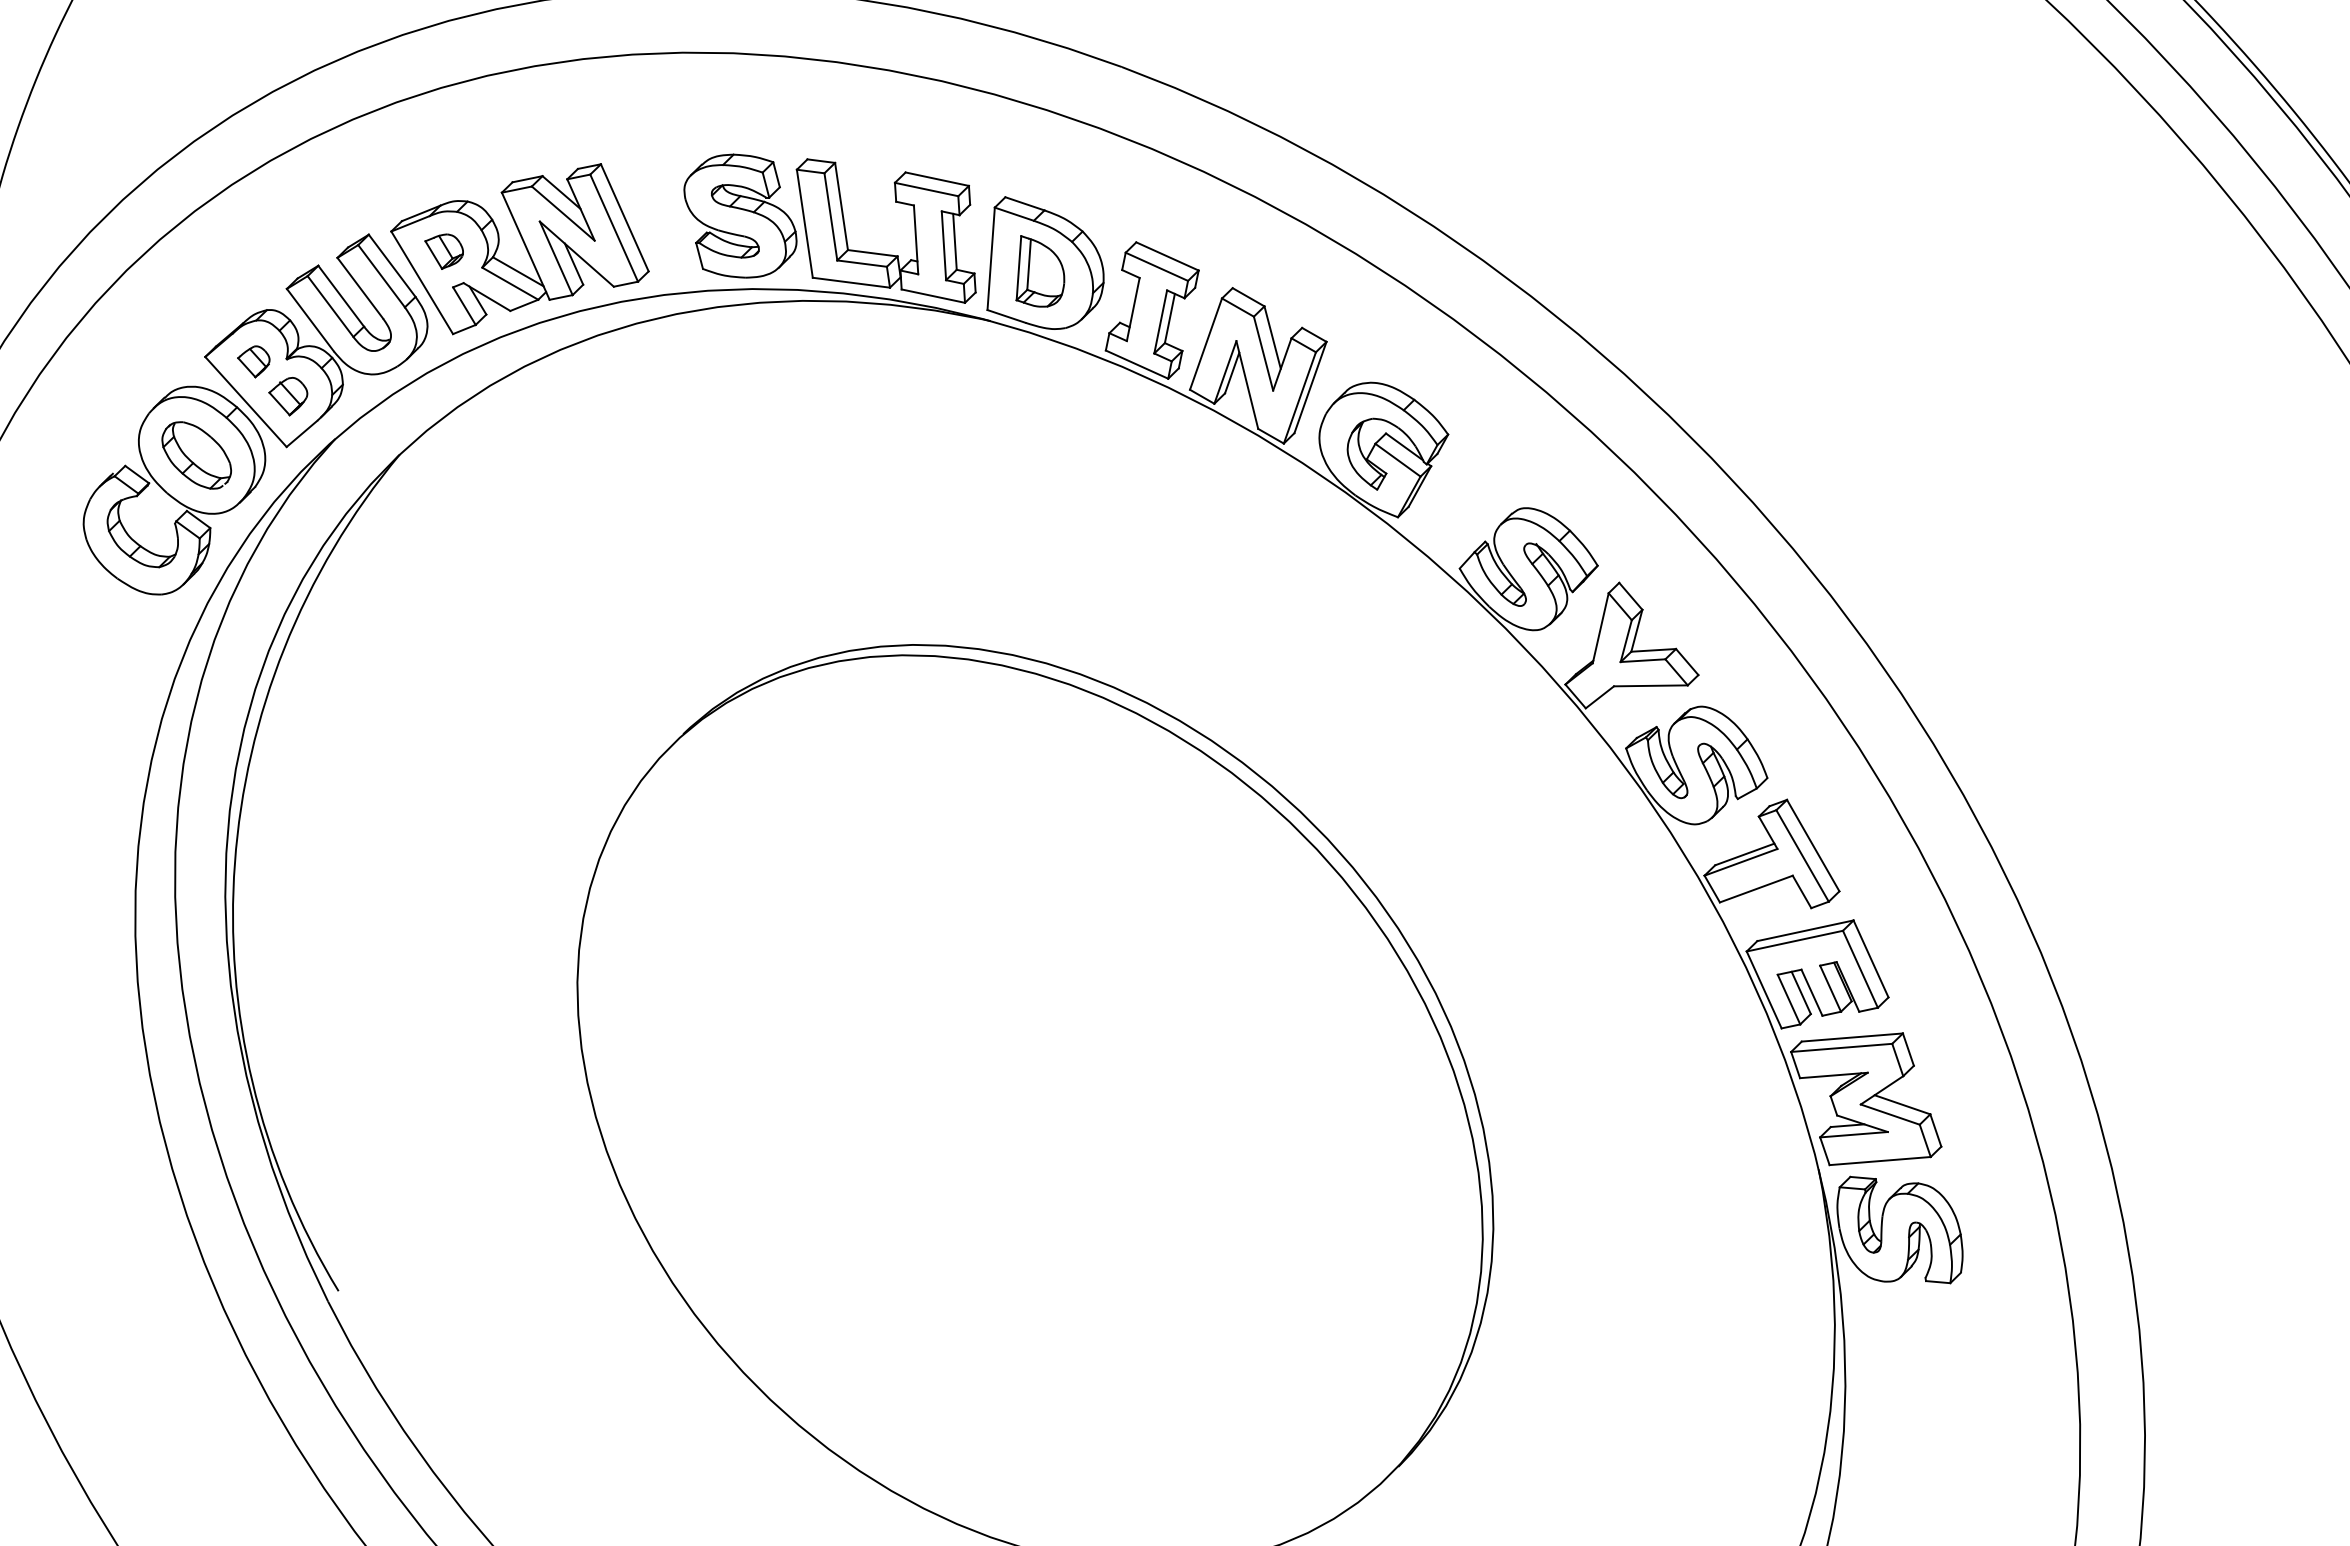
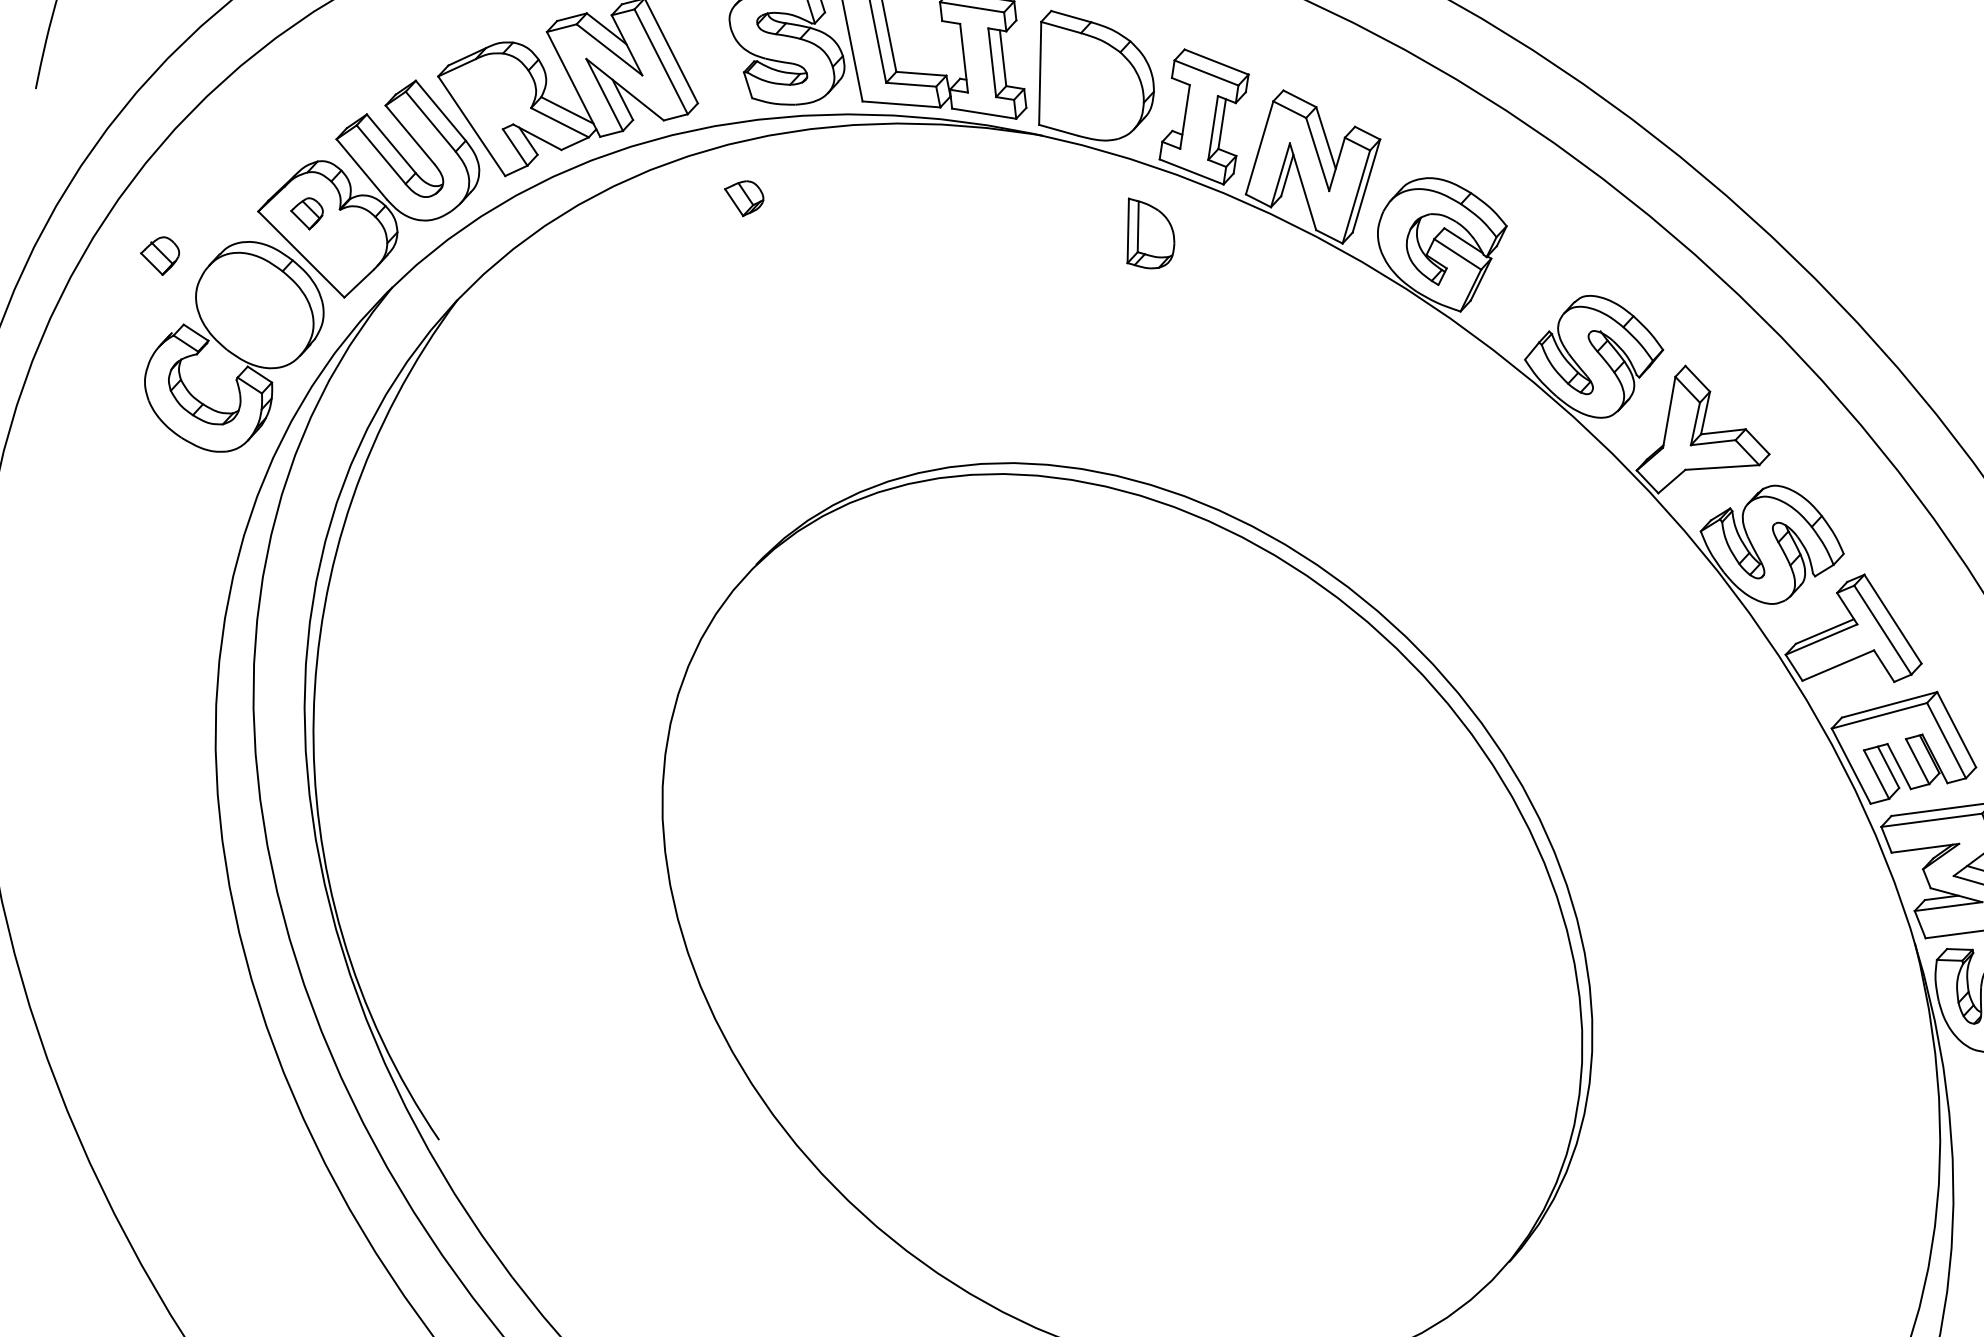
part: (443, 251) -> (743, 198), moved
part: (1040, 271) -> (1150, 233), moved
part: (288, 396) -> (160, 256), moved
part: (196, 455) -> (254, 310), removed

